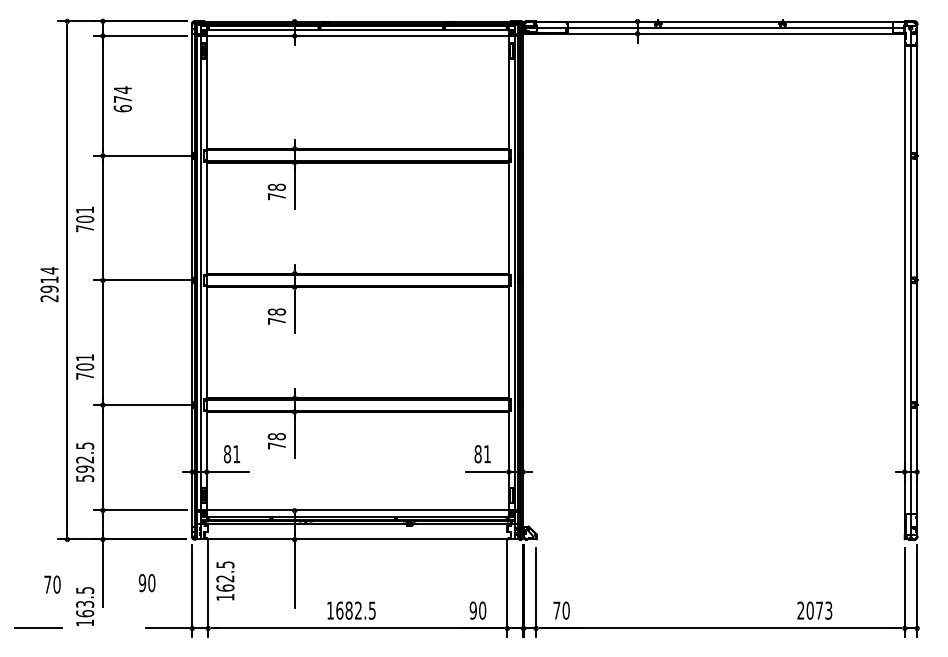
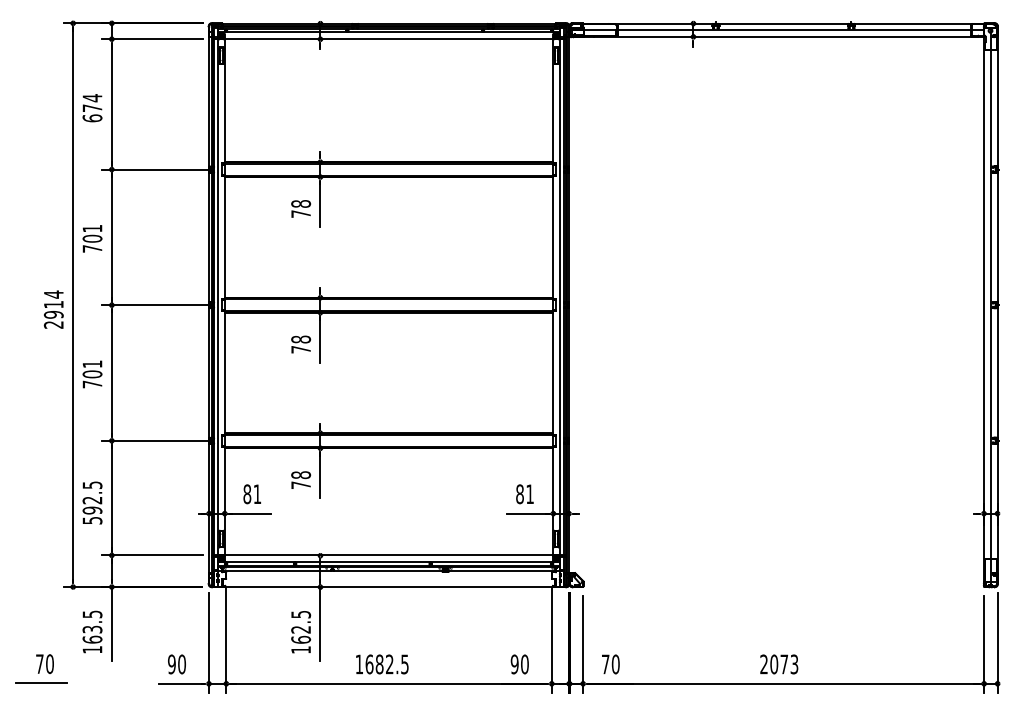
text: (122, 99) -> (92, 108), moved
text: (85, 367) -> (92, 374), moved
text: (225, 581) -> (301, 632), moved
text: (146, 583) -> (176, 664), moved
text: (52, 584) -> (44, 663), moved
text: (85, 606) -> (92, 631), moved
text: (815, 610) -> (779, 664), moved

